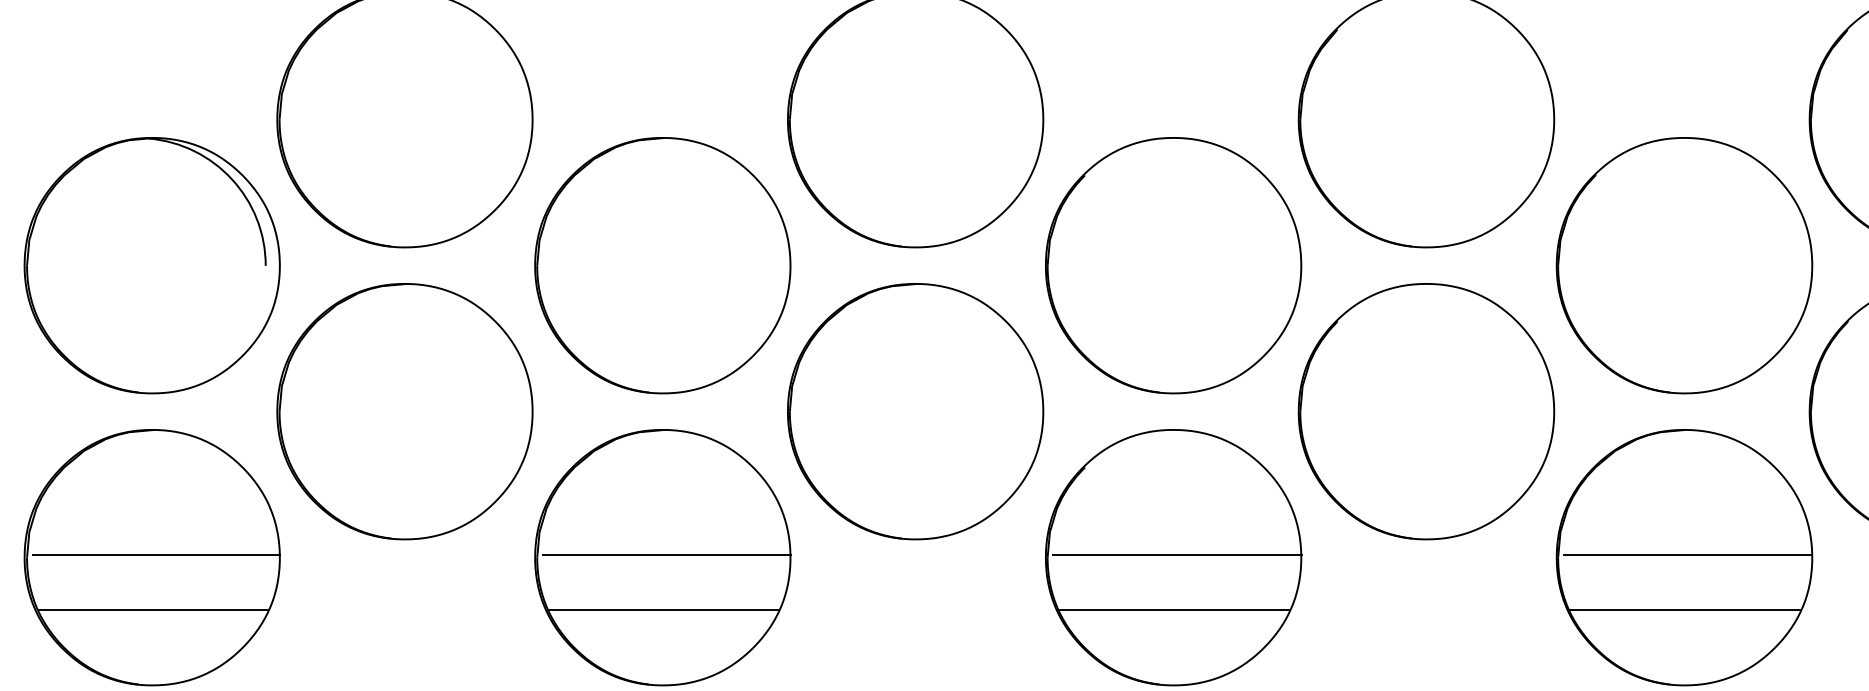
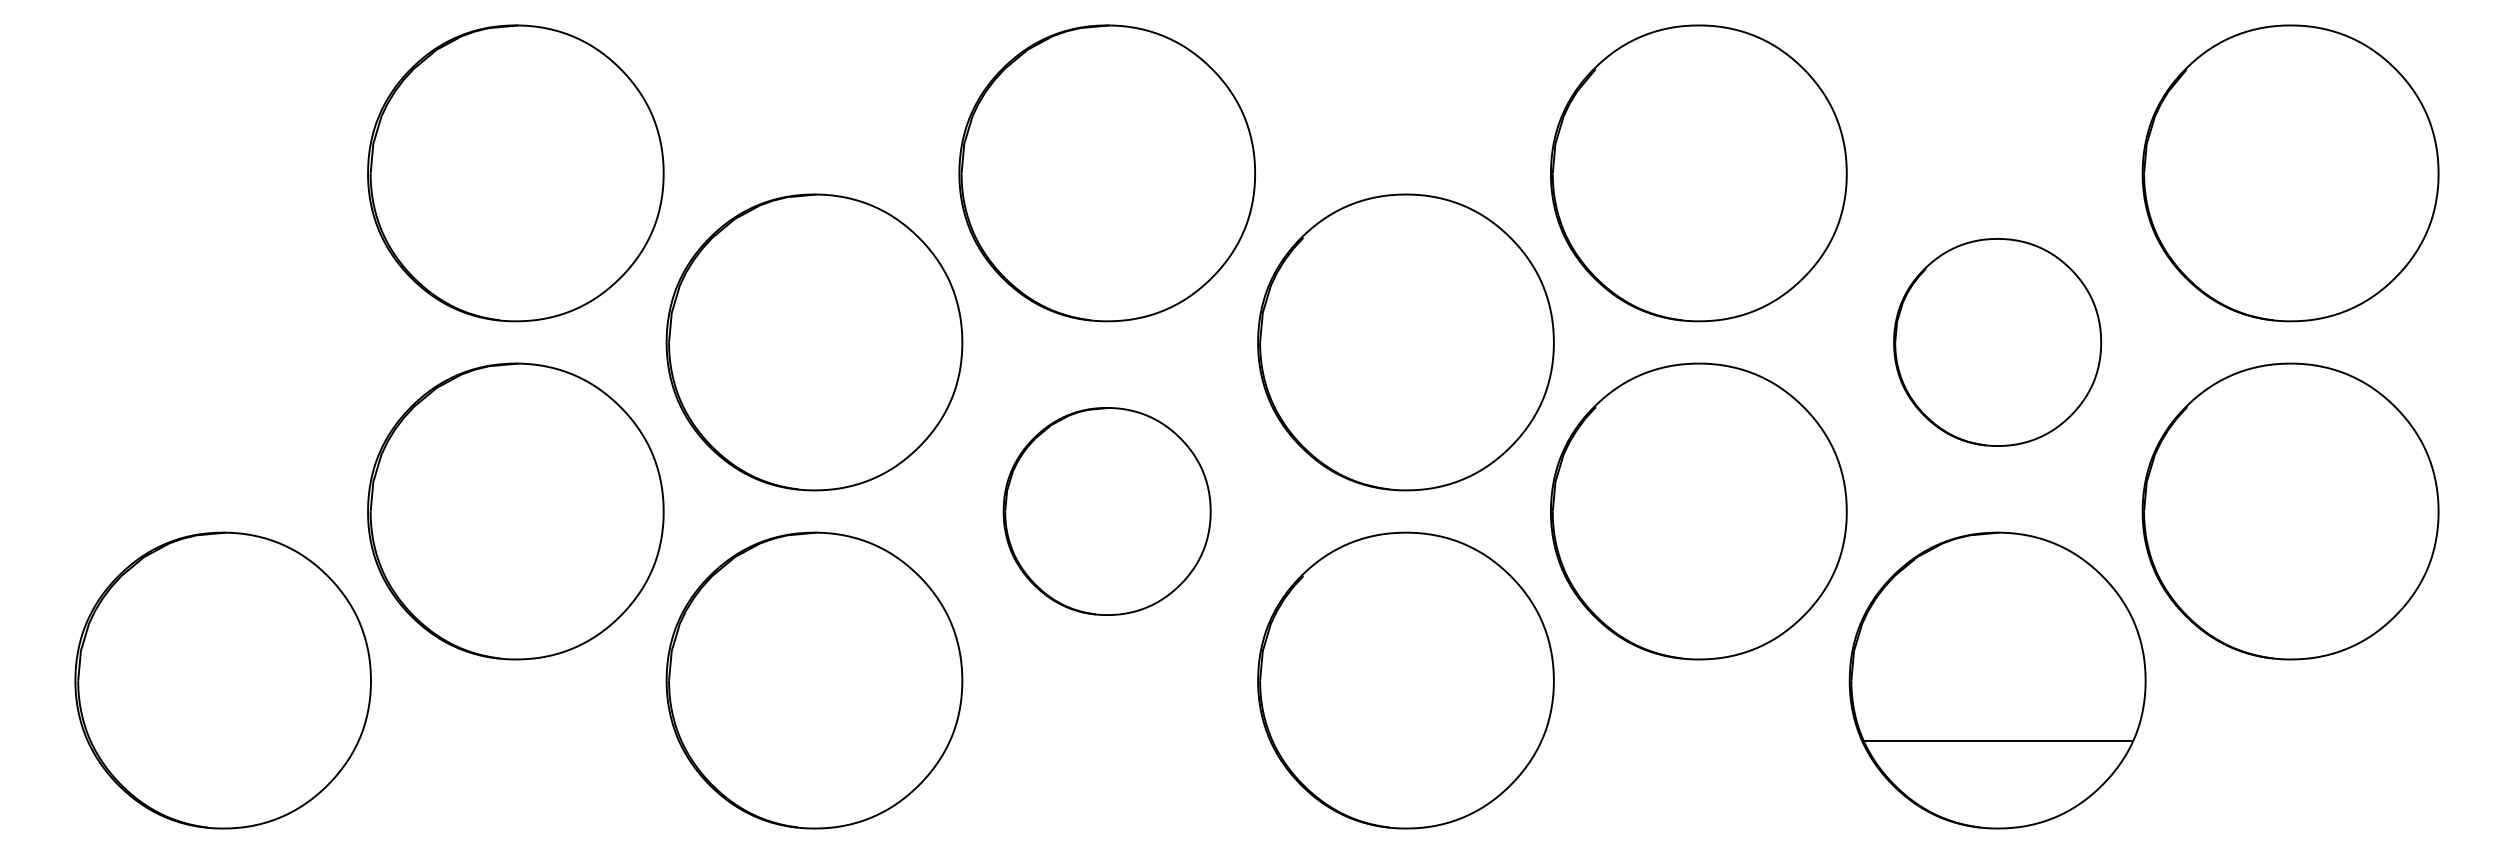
part: (151, 265) -> (222, 342), removed
part: (1684, 265) -> (1997, 342), size x0.7
part: (914, 411) -> (1106, 511), size x0.7
line: (155, 554) -> (227, 677), removed
line: (666, 554) -> (818, 677), removed
line: (1177, 554) -> (1410, 677), removed
line: (1687, 554) -> (2001, 677), removed
line: (153, 610) -> (224, 741), removed
line: (663, 610) -> (815, 741), removed
line: (1174, 610) -> (1406, 741), removed

